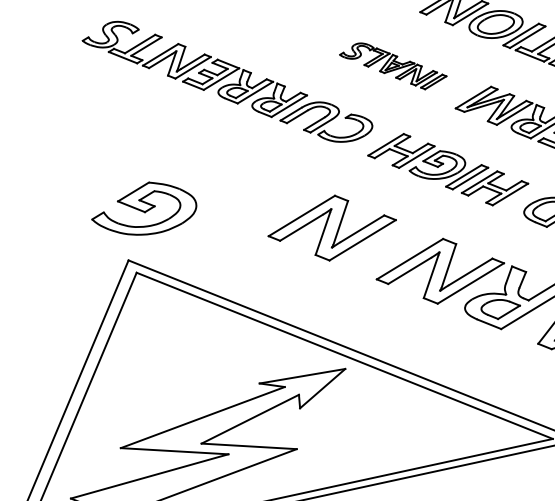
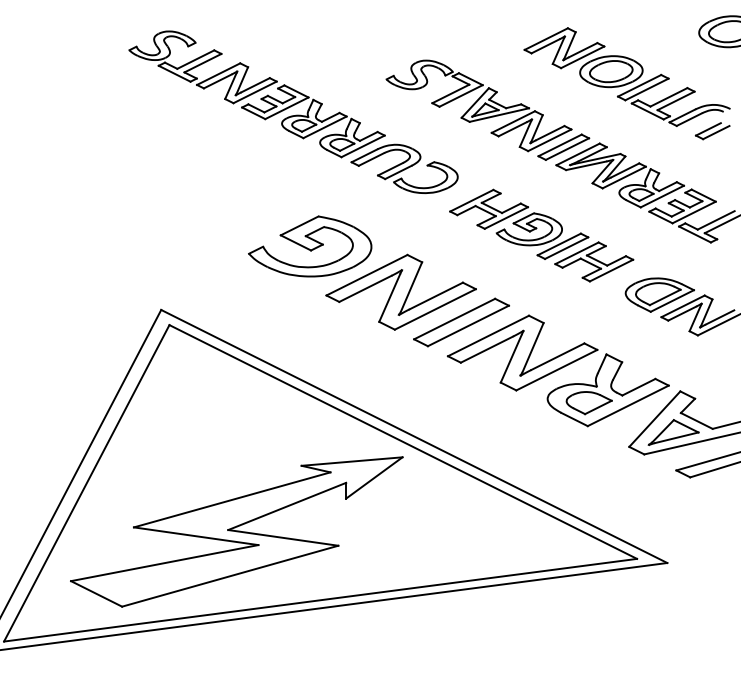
part: (392, 65) -> (487, 109), size x1.67
part: (144, 208) -> (310, 246), moved
part: (385, 249) -> (461, 322), added

